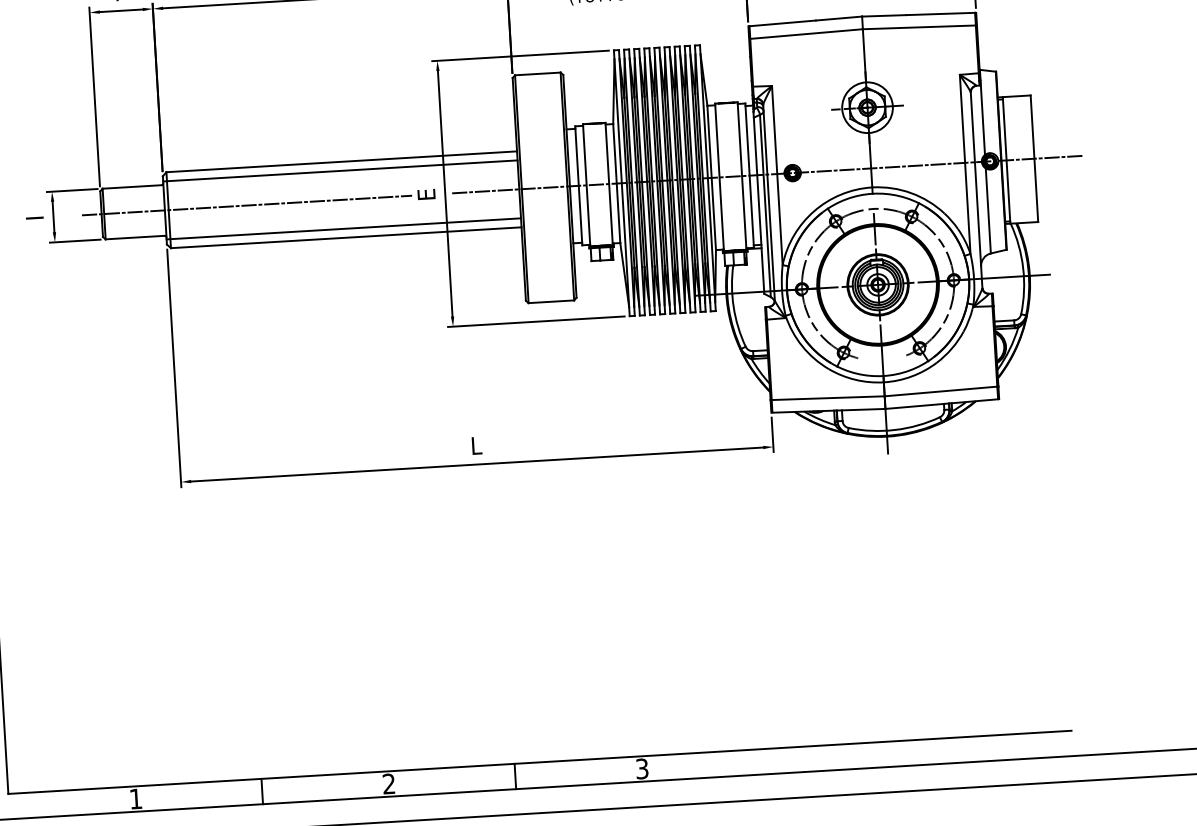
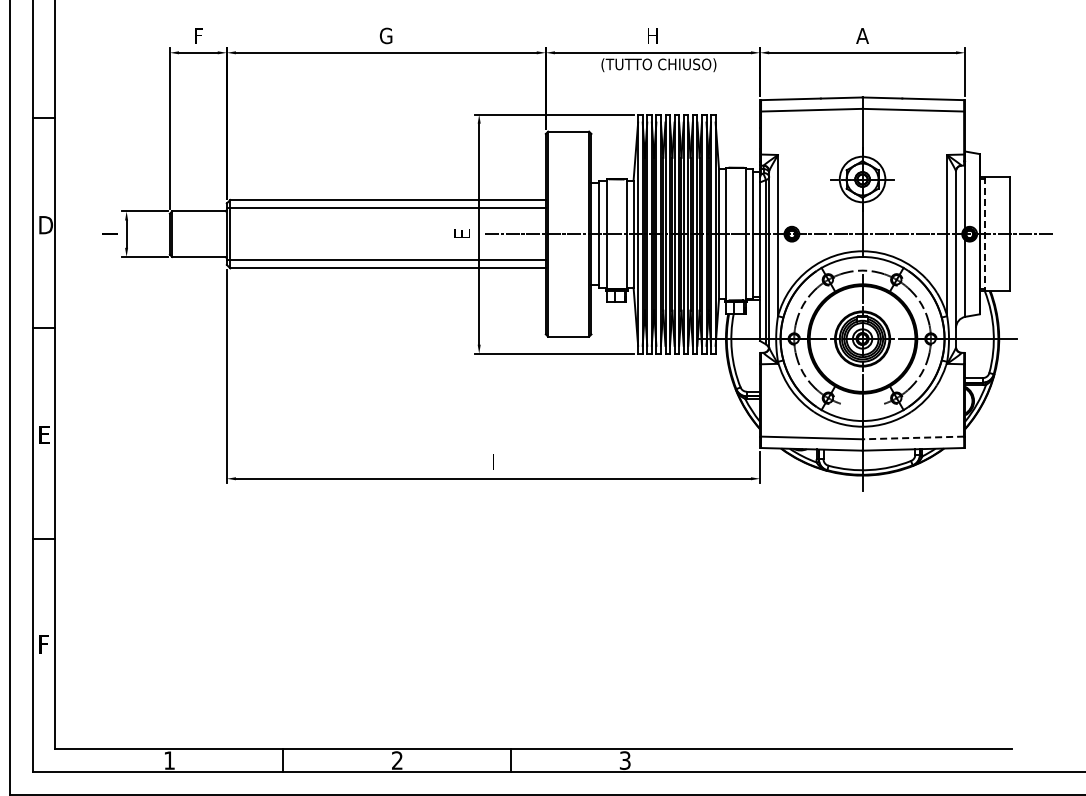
line: (1006, 160) -> (984, 234), solid -> dashed
line: (246, 205) -> (300, 234), removed
line: (941, 390) -> (913, 437), solid -> dashed
text: (477, 445) -> (494, 461), L -> I

